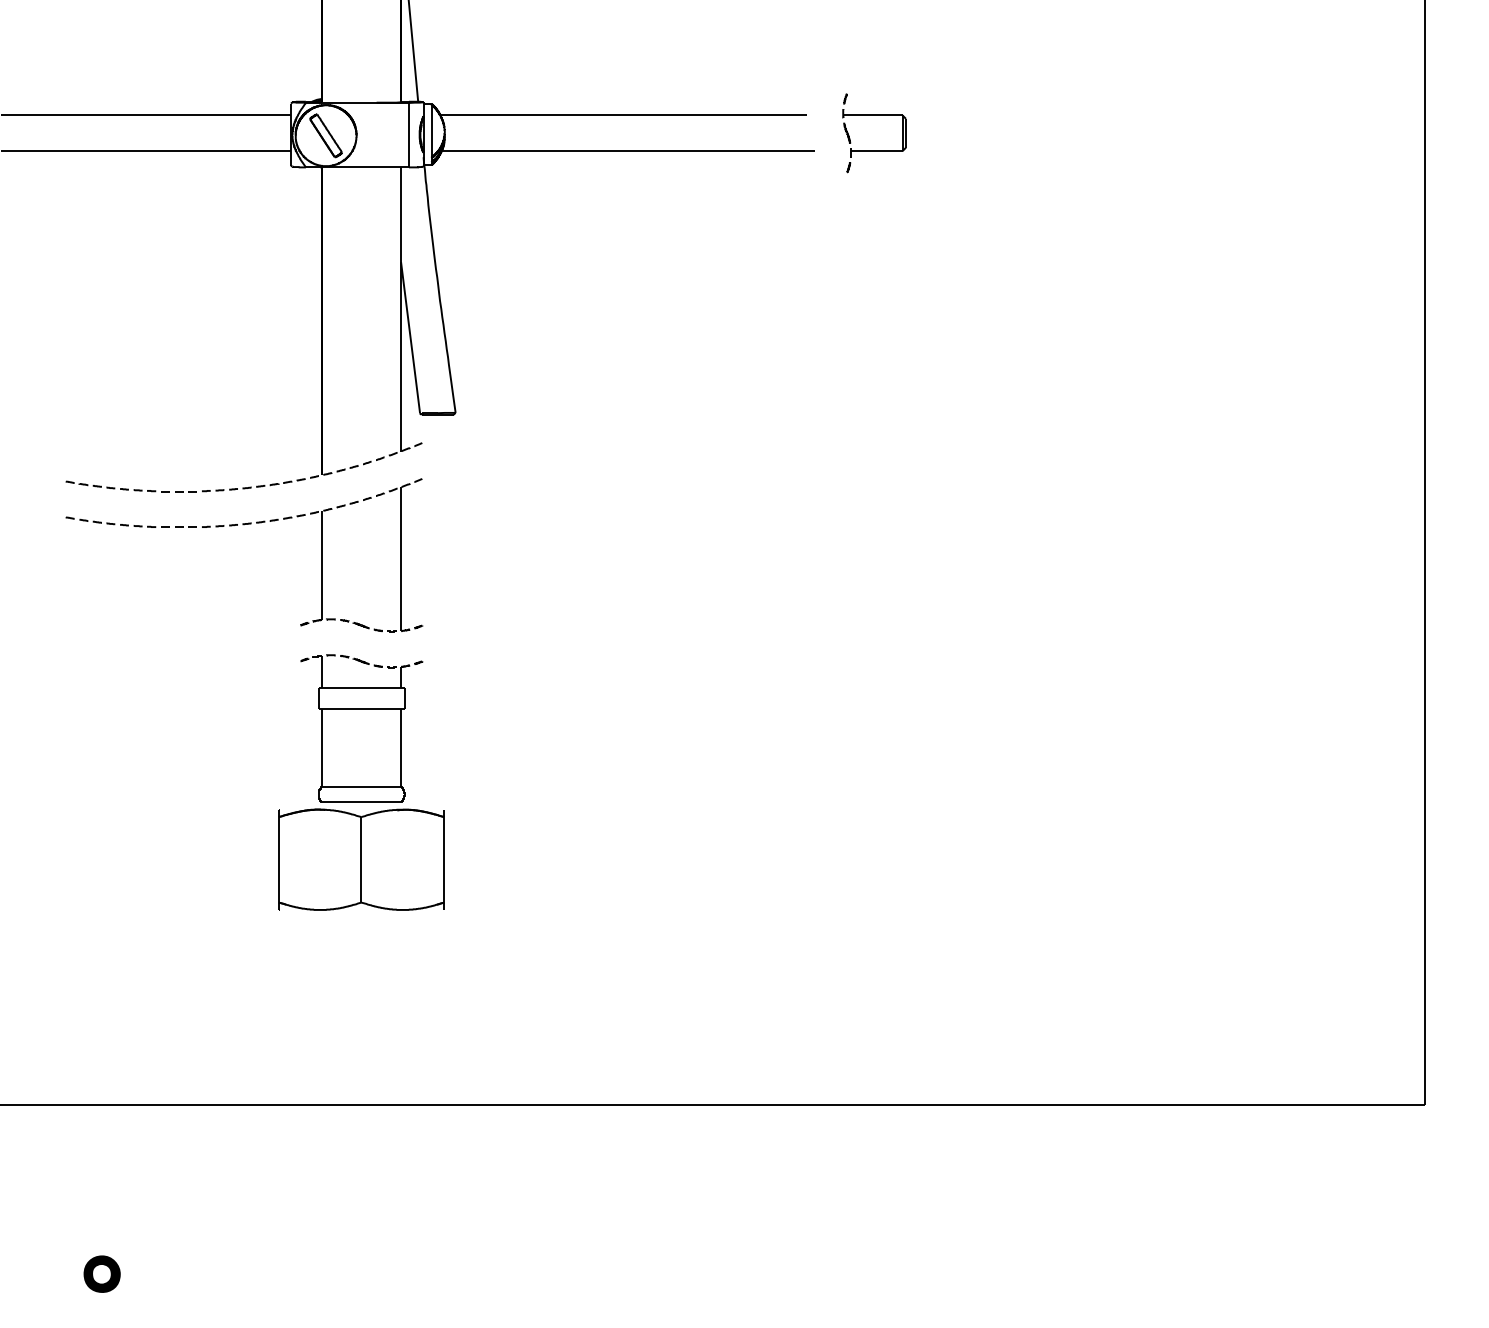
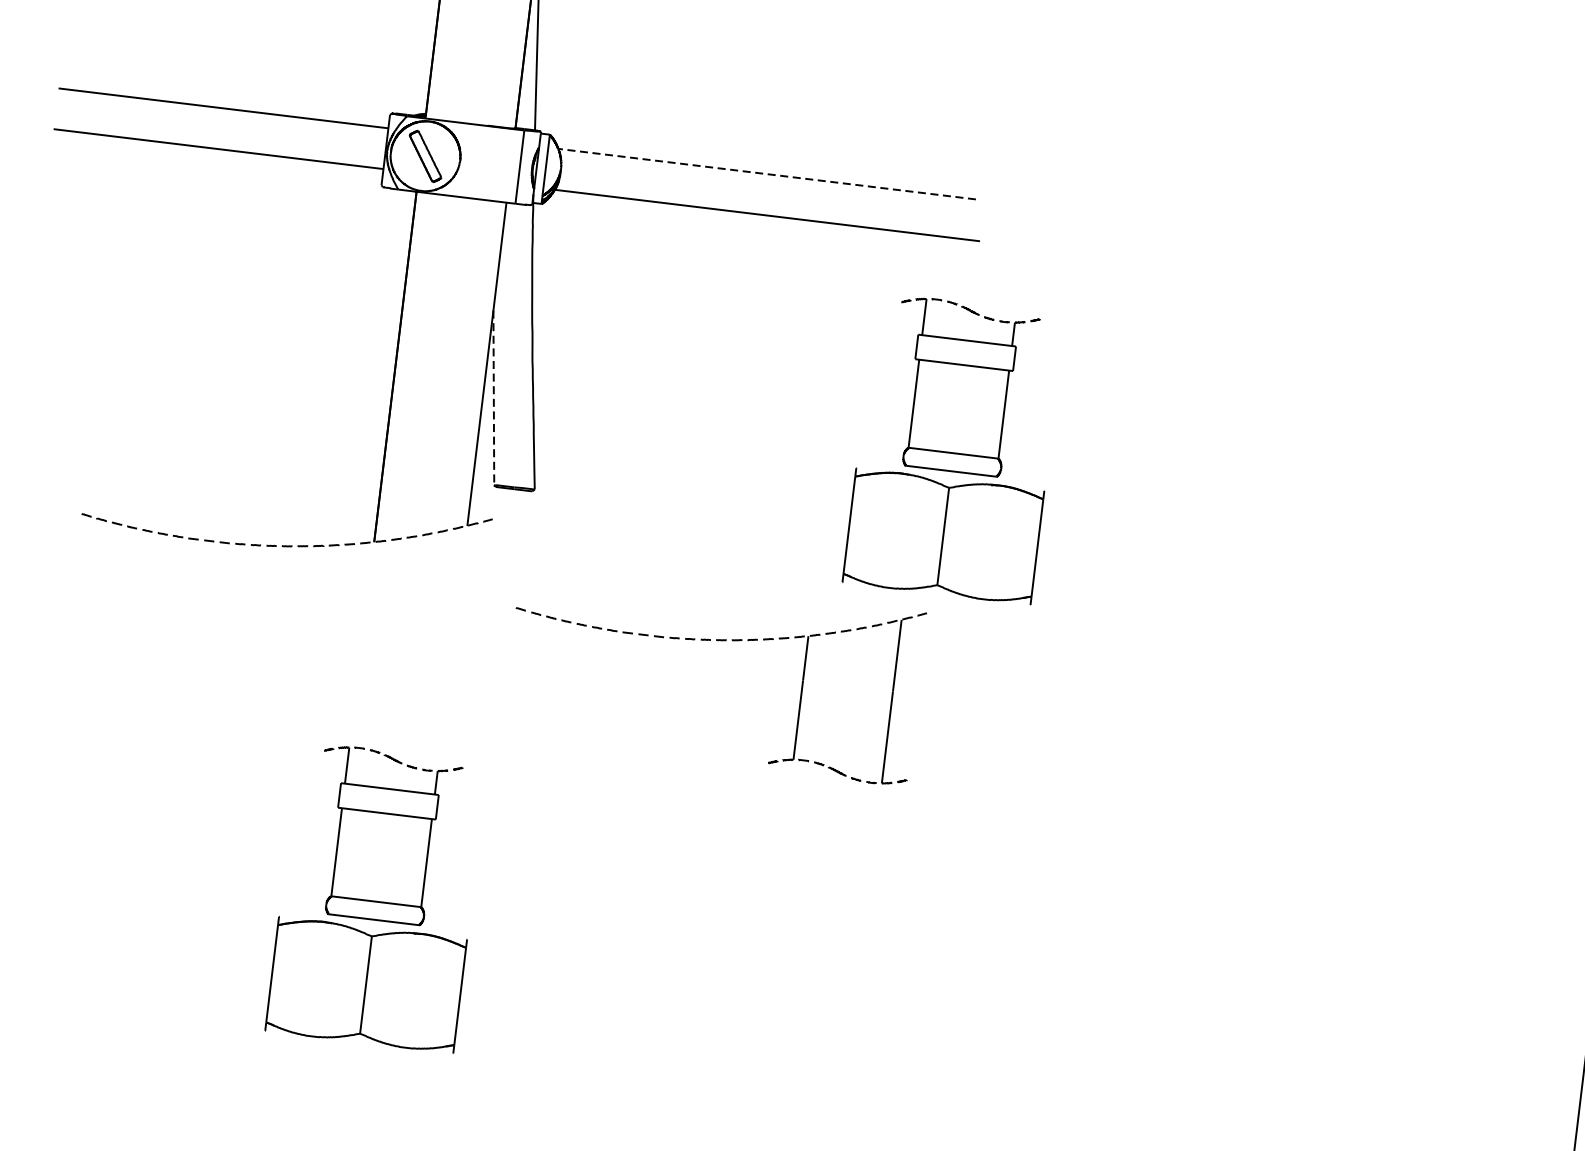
line: (623, 115) -> (766, 174), solid -> dashed
part: (874, 150) -> (1047, 248), removed
part: (814, 333) -> (954, 448), added
line: (410, 338) -> (493, 398), solid -> dashed
part: (244, 525) -> (718, 641), moved

